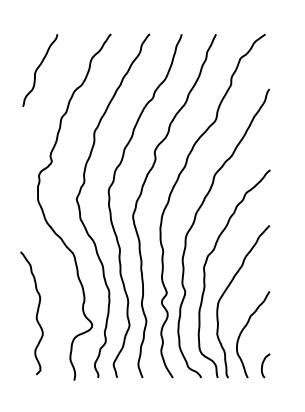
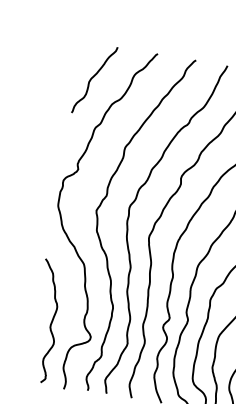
curve: (38, 68) -> (93, 77), moved
curve: (36, 313) -> (51, 322), moved

